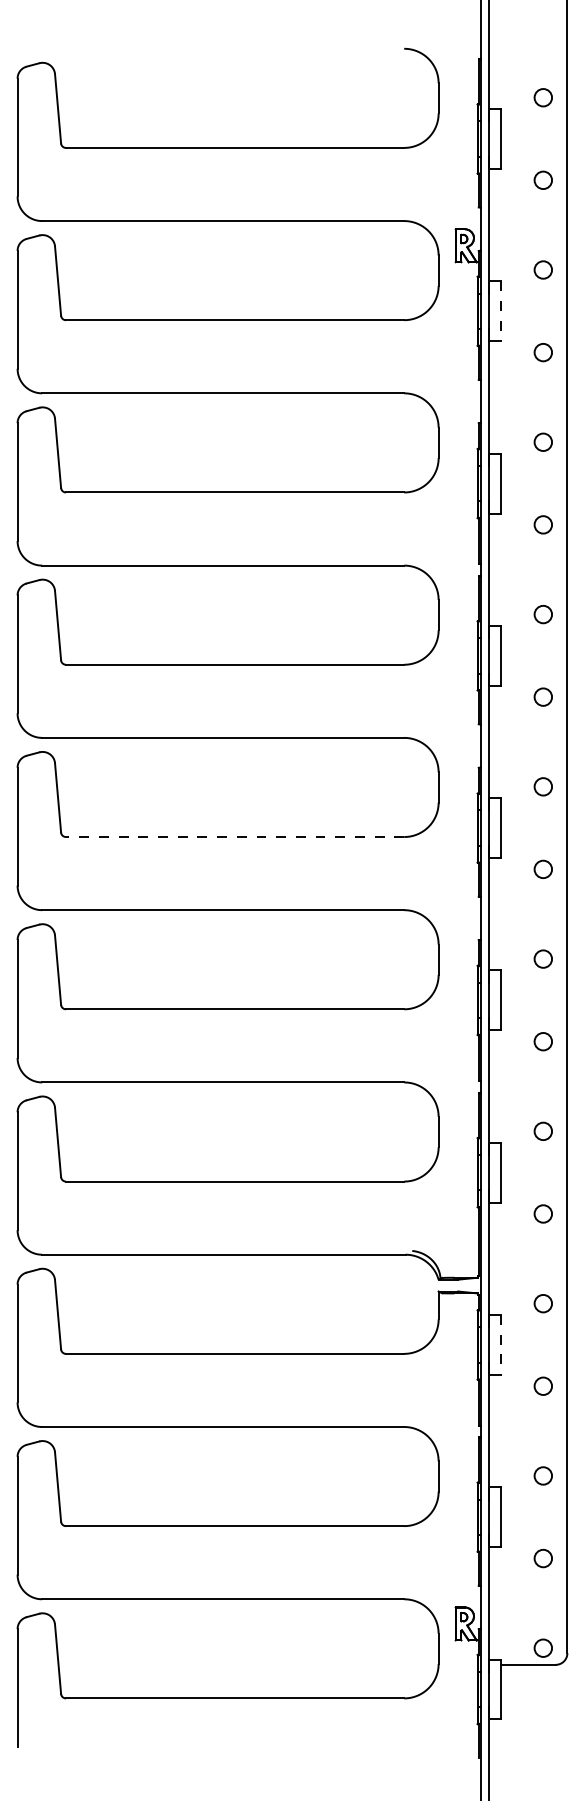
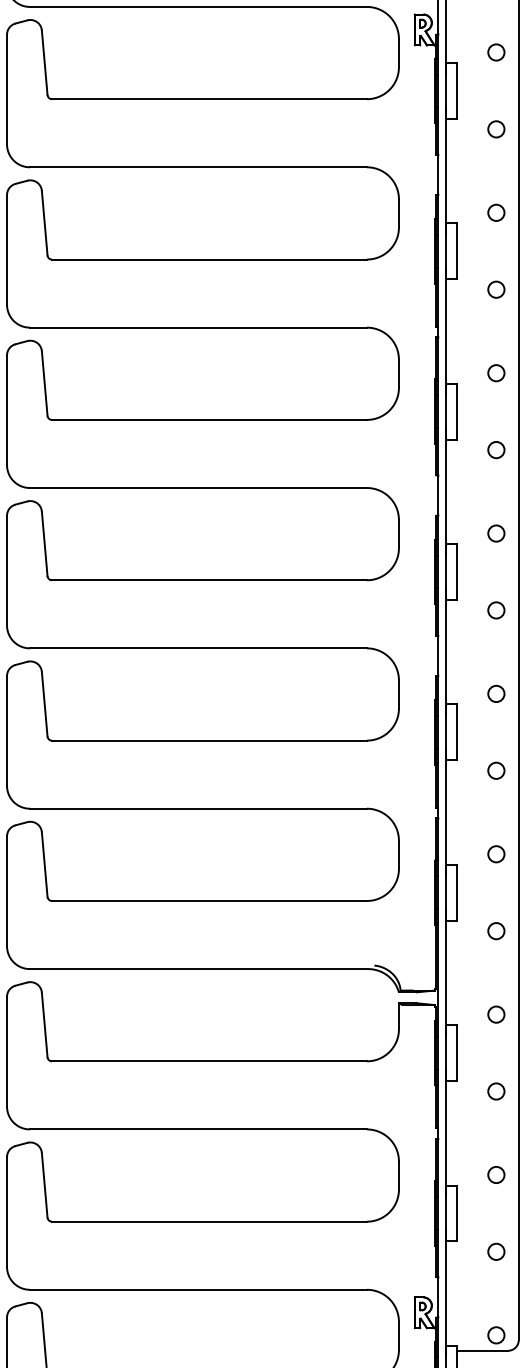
line: (501, 311) -> (457, 91), dashed -> solid
line: (234, 837) -> (208, 580), dashed -> solid
line: (501, 1344) -> (457, 1052), dashed -> solid

